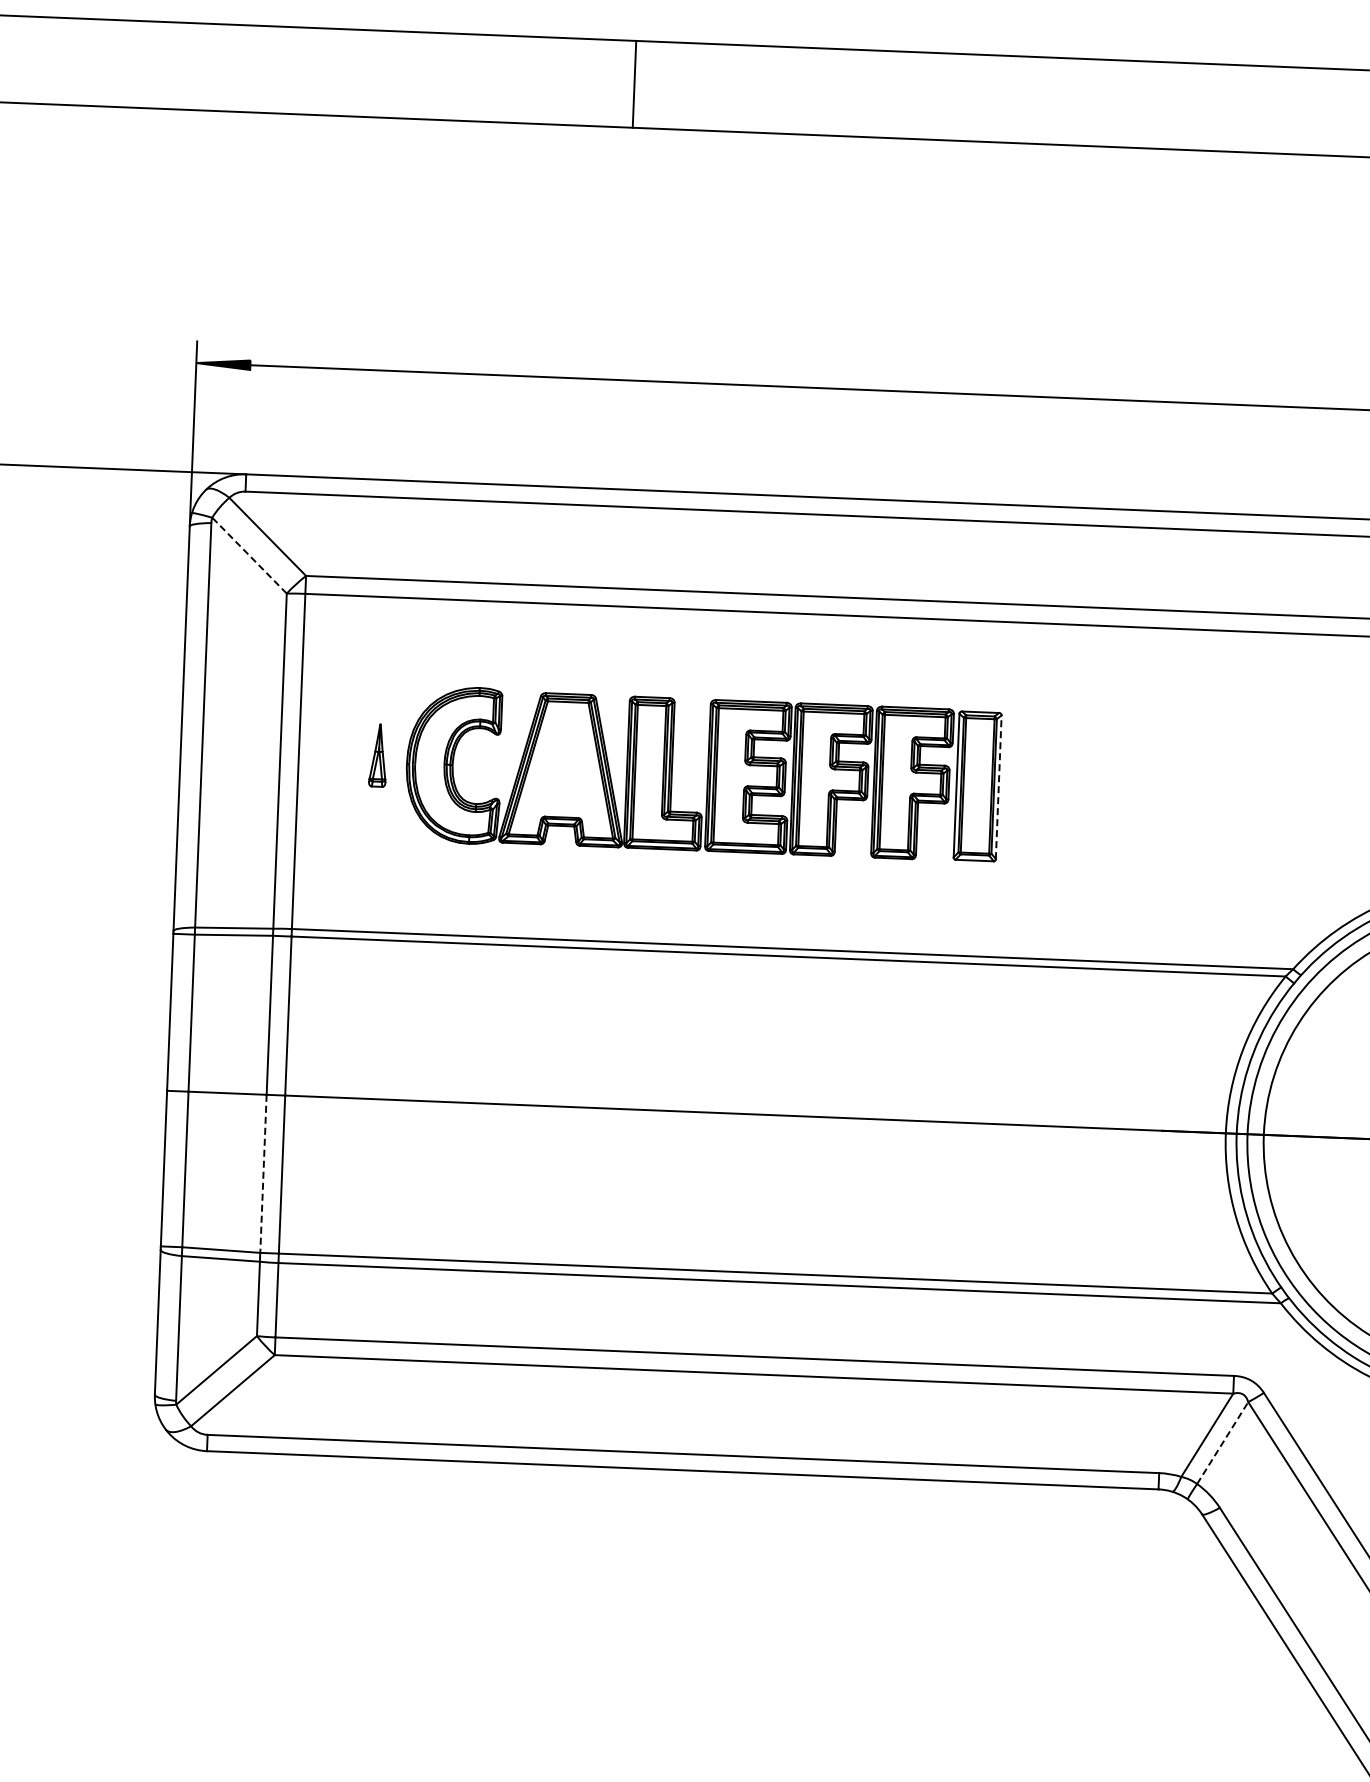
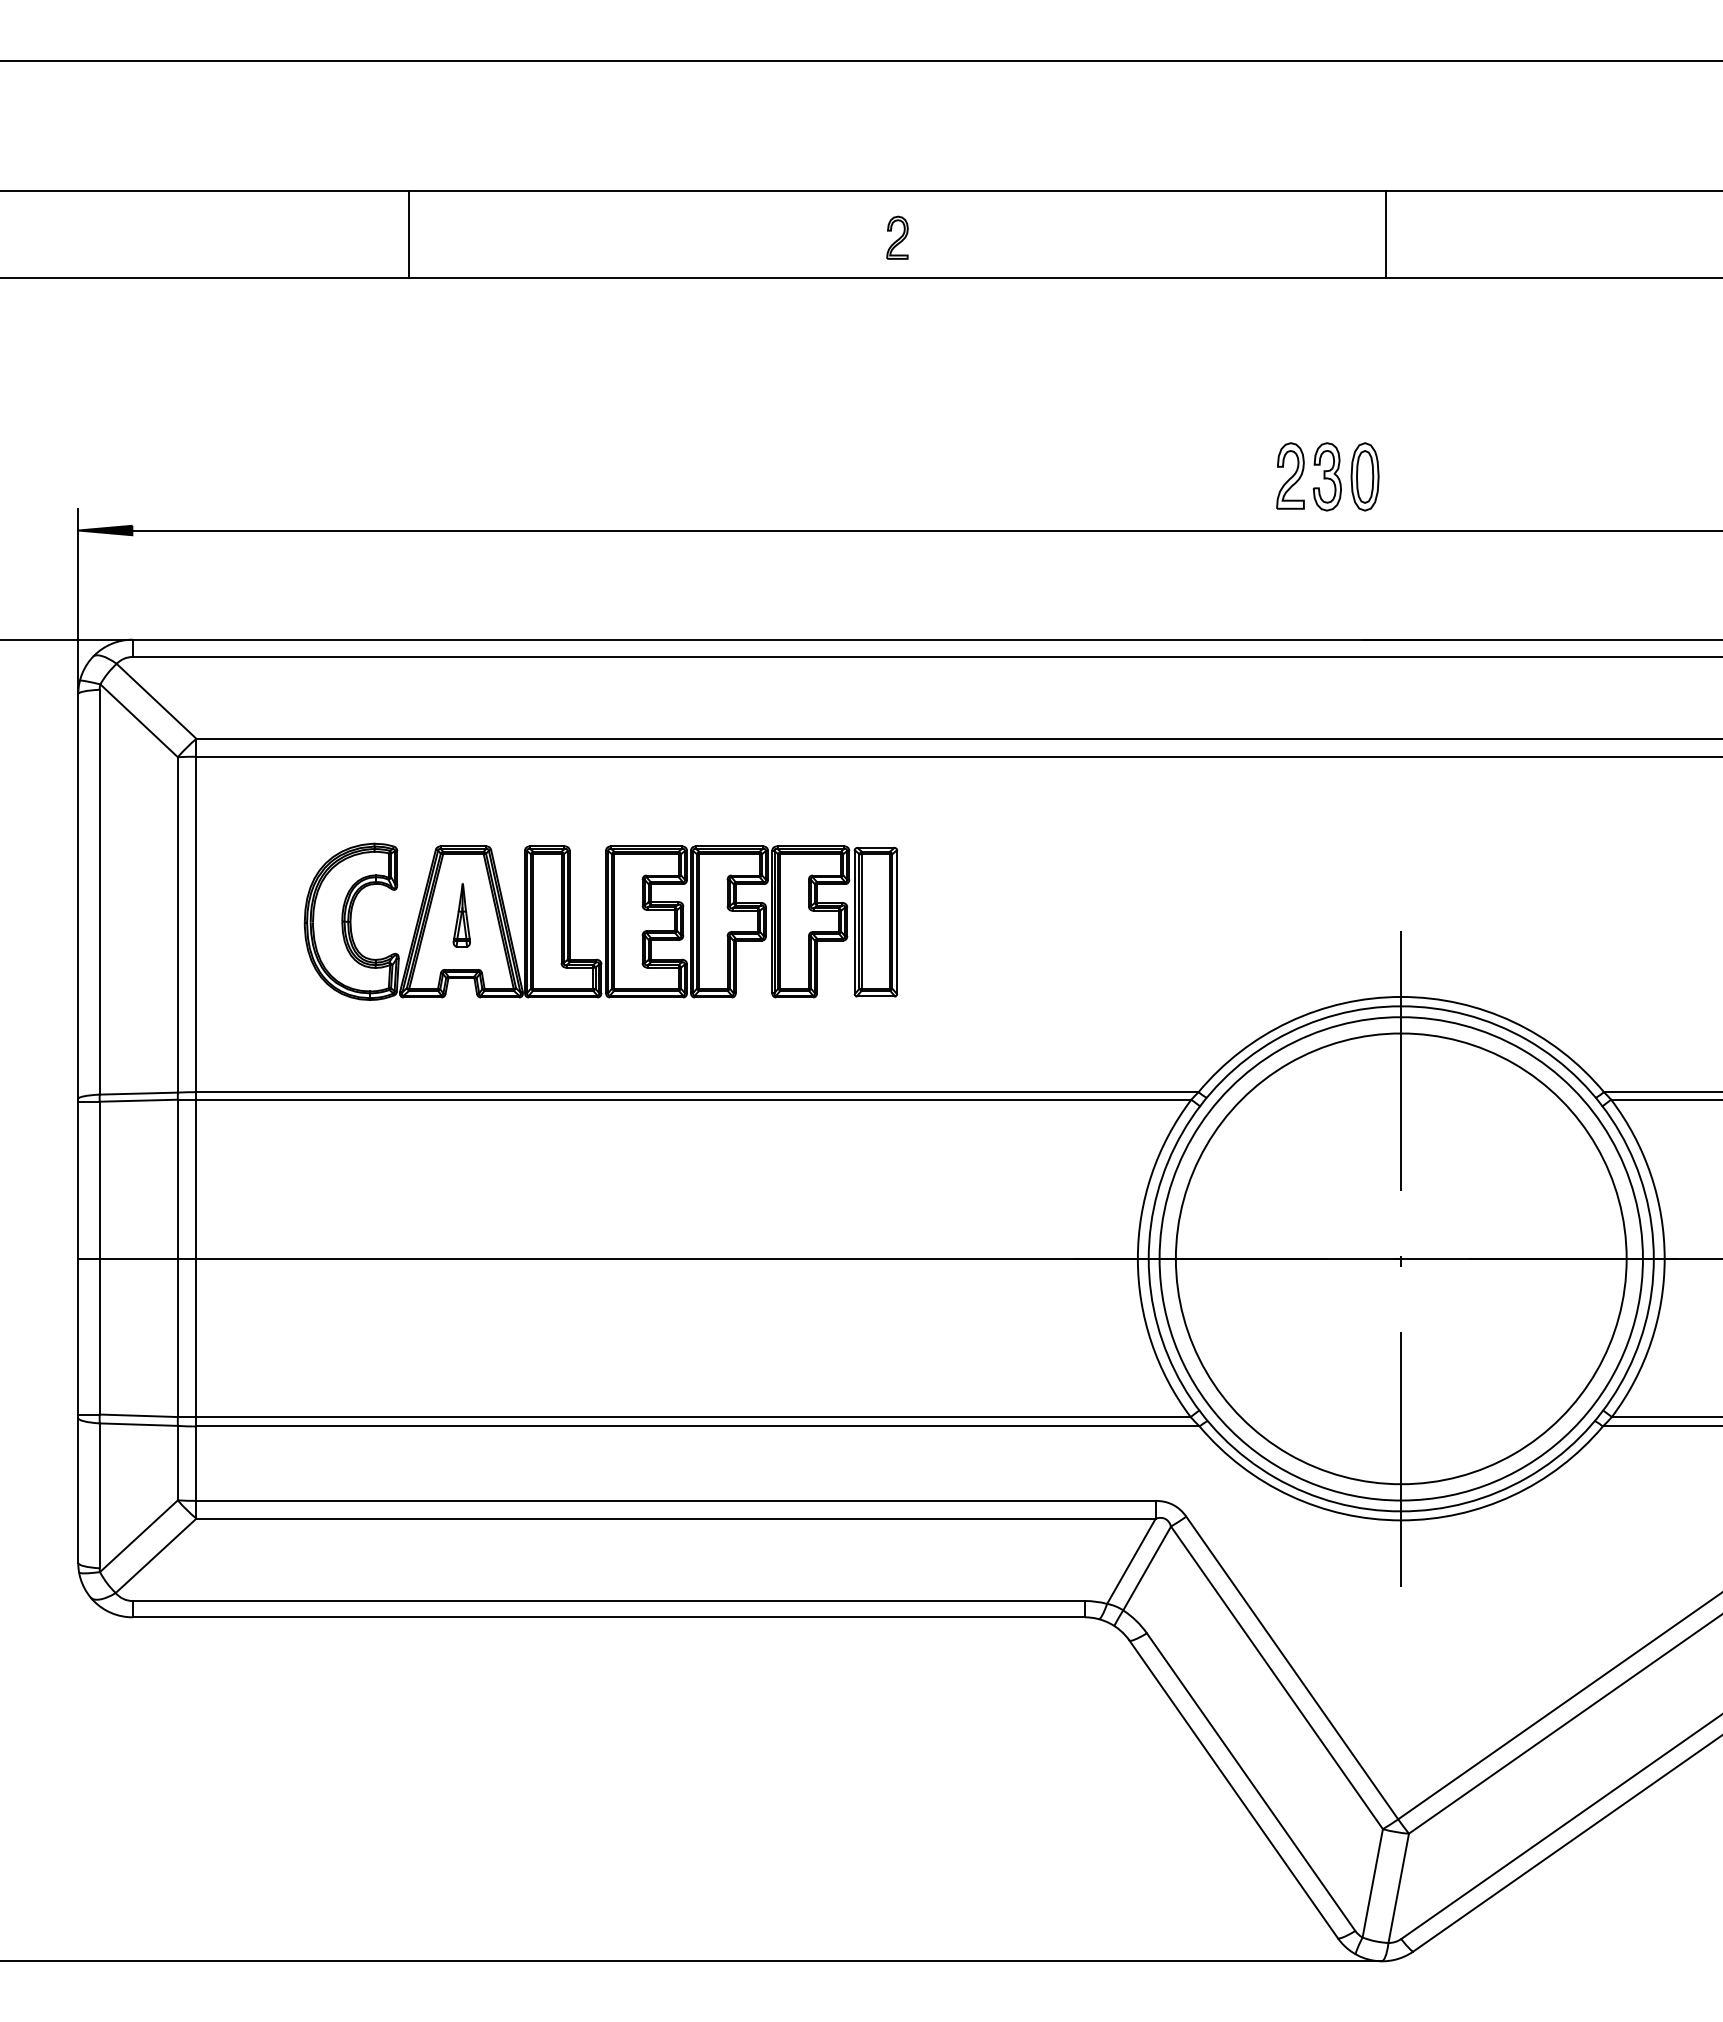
line: (634, 84) -> (408, 234), moved
part: (1026, 103) -> (897, 237), added
line: (248, 555) -> (138, 720), dashed -> solid
part: (377, 755) -> (461, 915), moved
line: (999, 787) -> (897, 922), dashed -> solid
line: (263, 1174) -> (177, 1338), dashed -> solid
line: (1223, 1443) -> (1147, 1568), dashed -> solid

